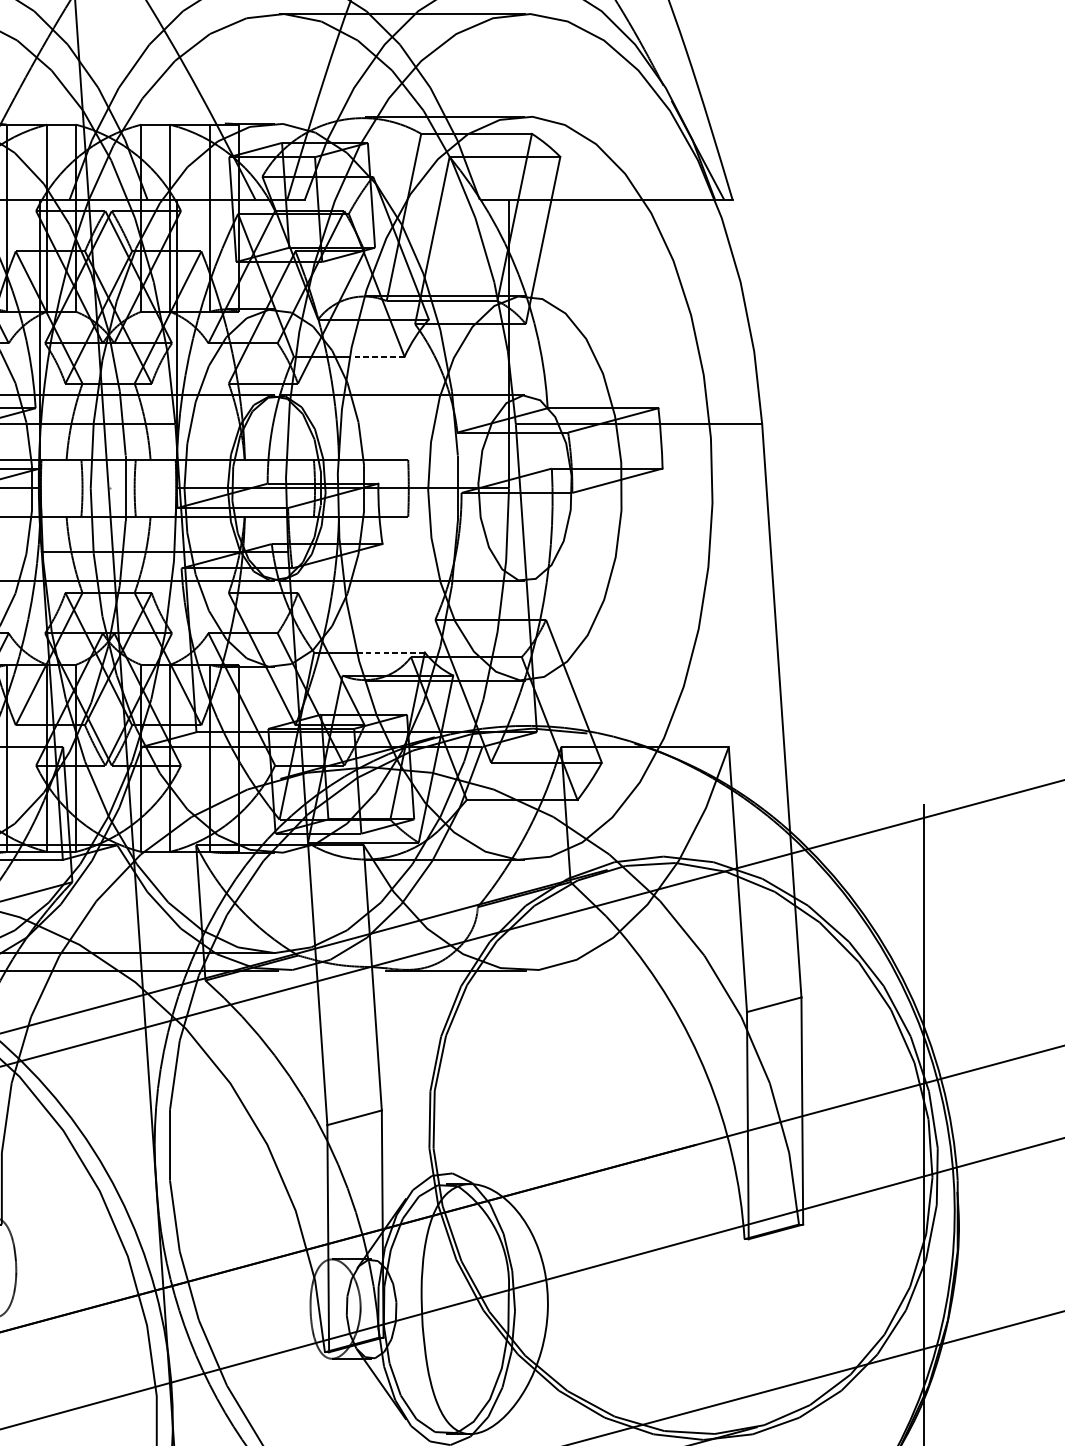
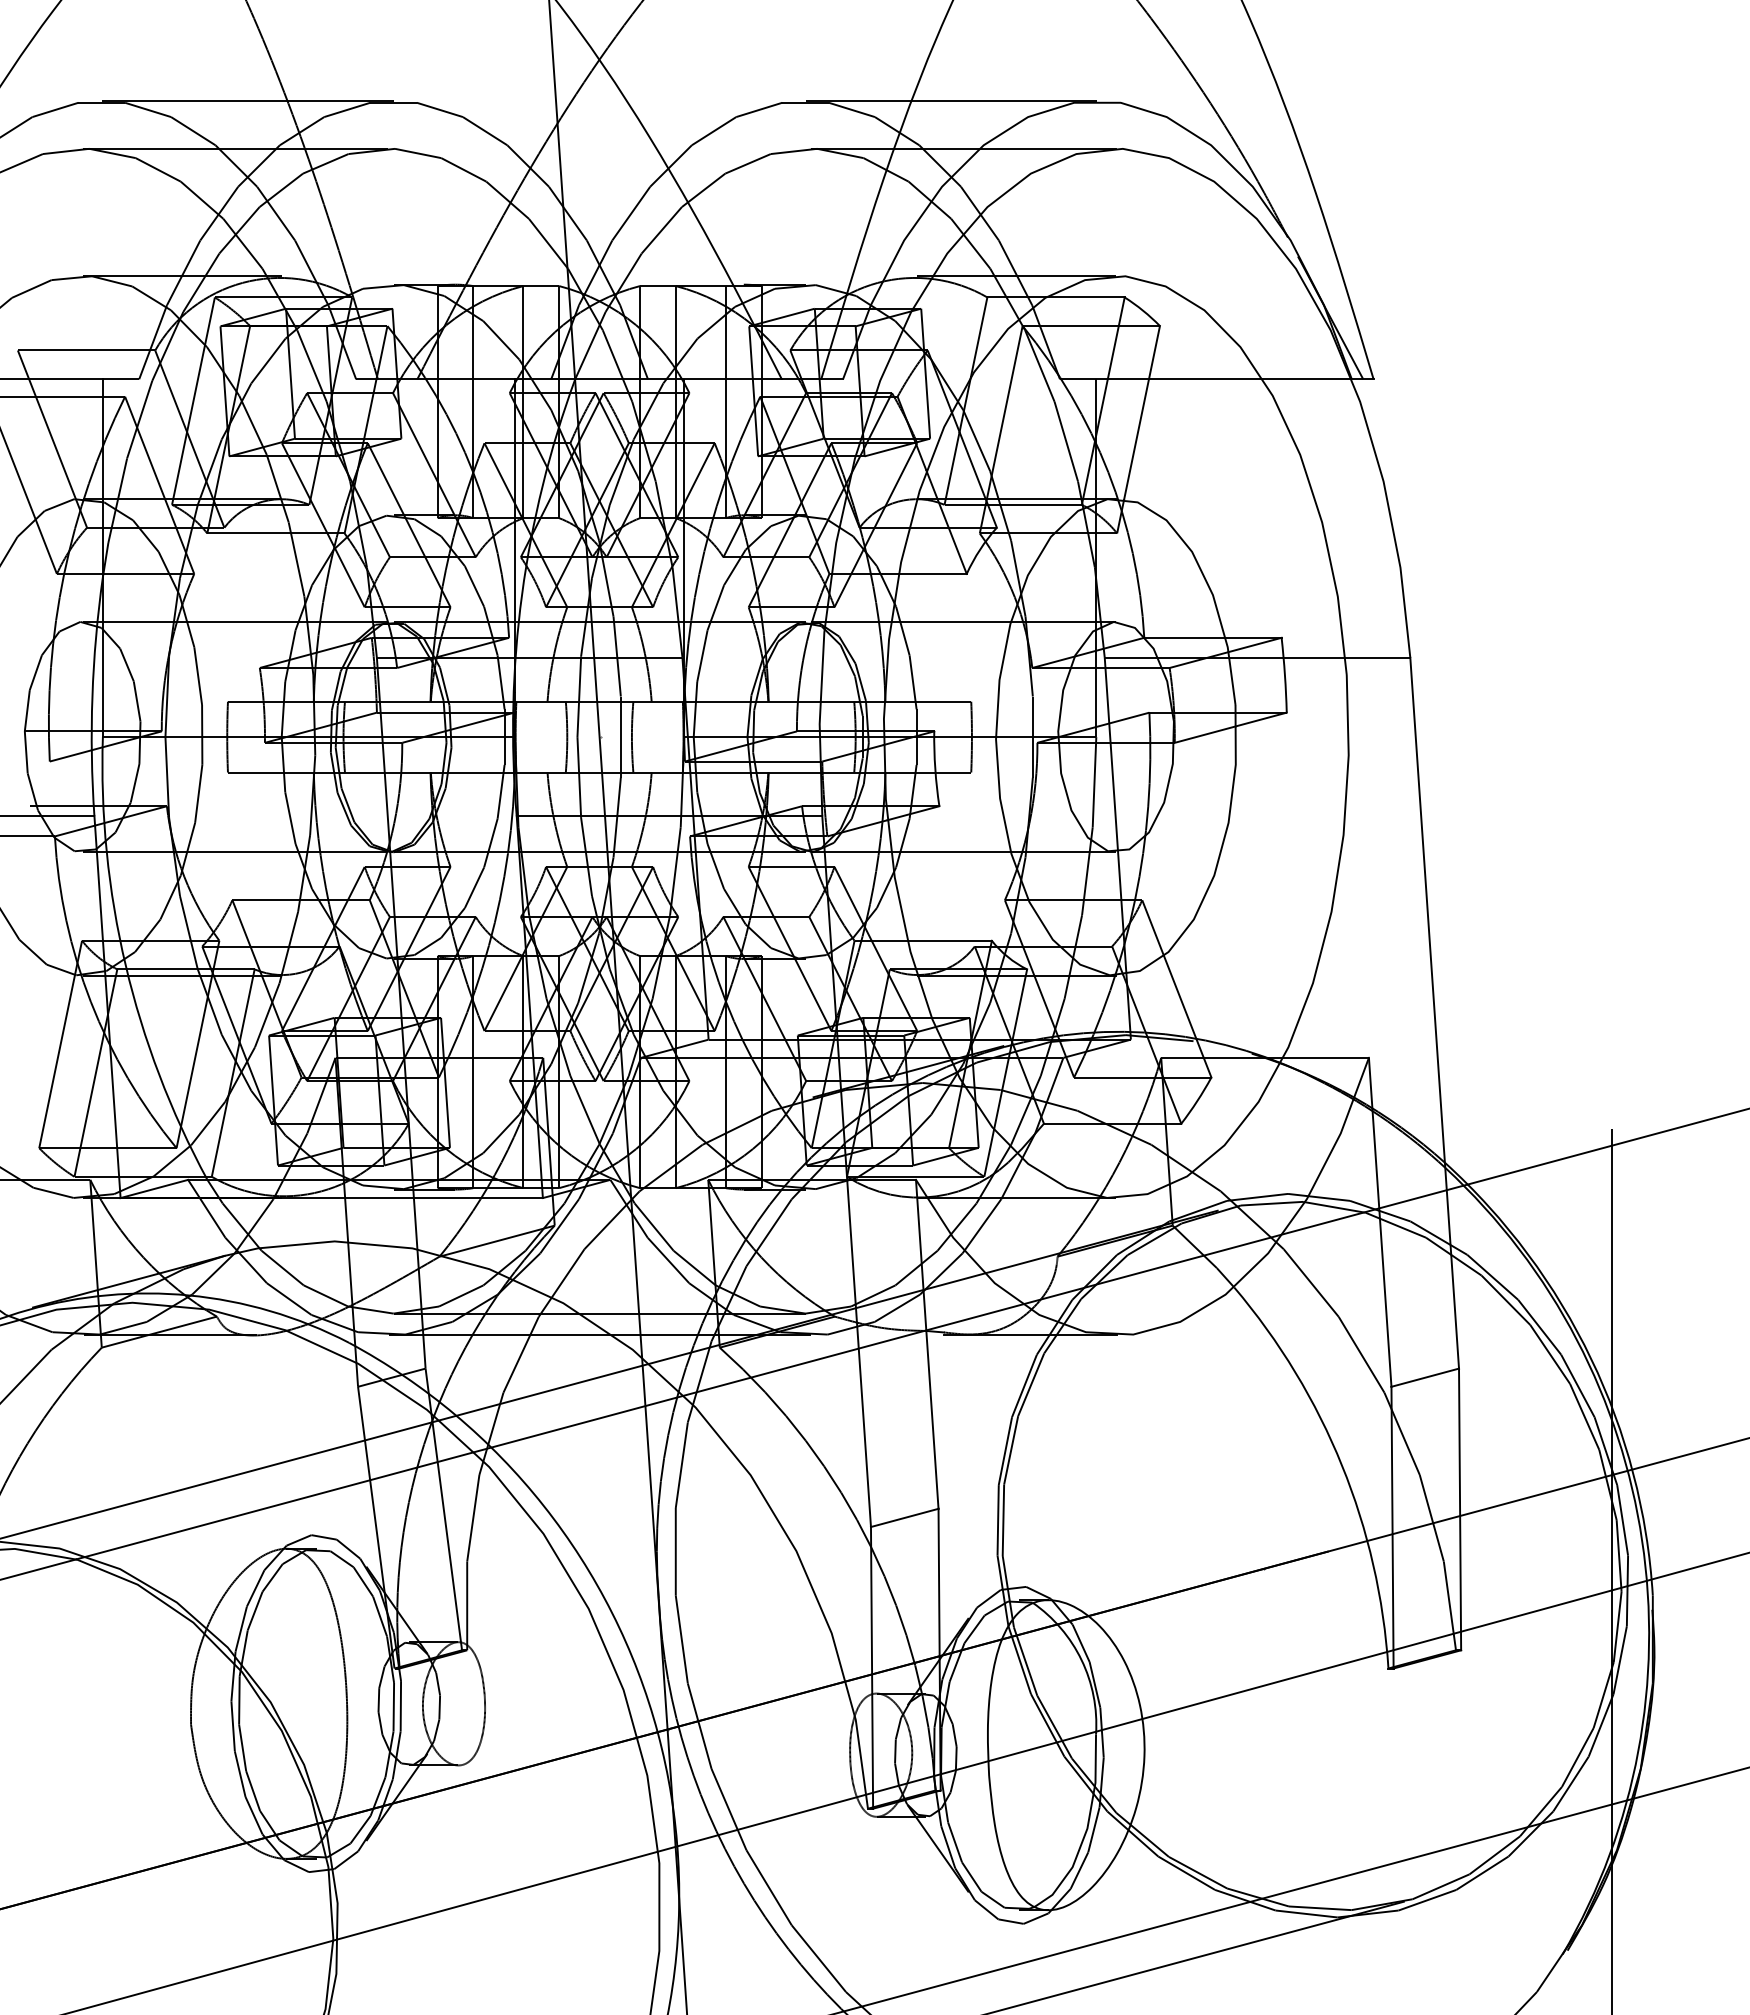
line: (376, 356) -> (932, 573), dashed -> solid
line: (391, 652) -> (950, 940), dashed -> solid

